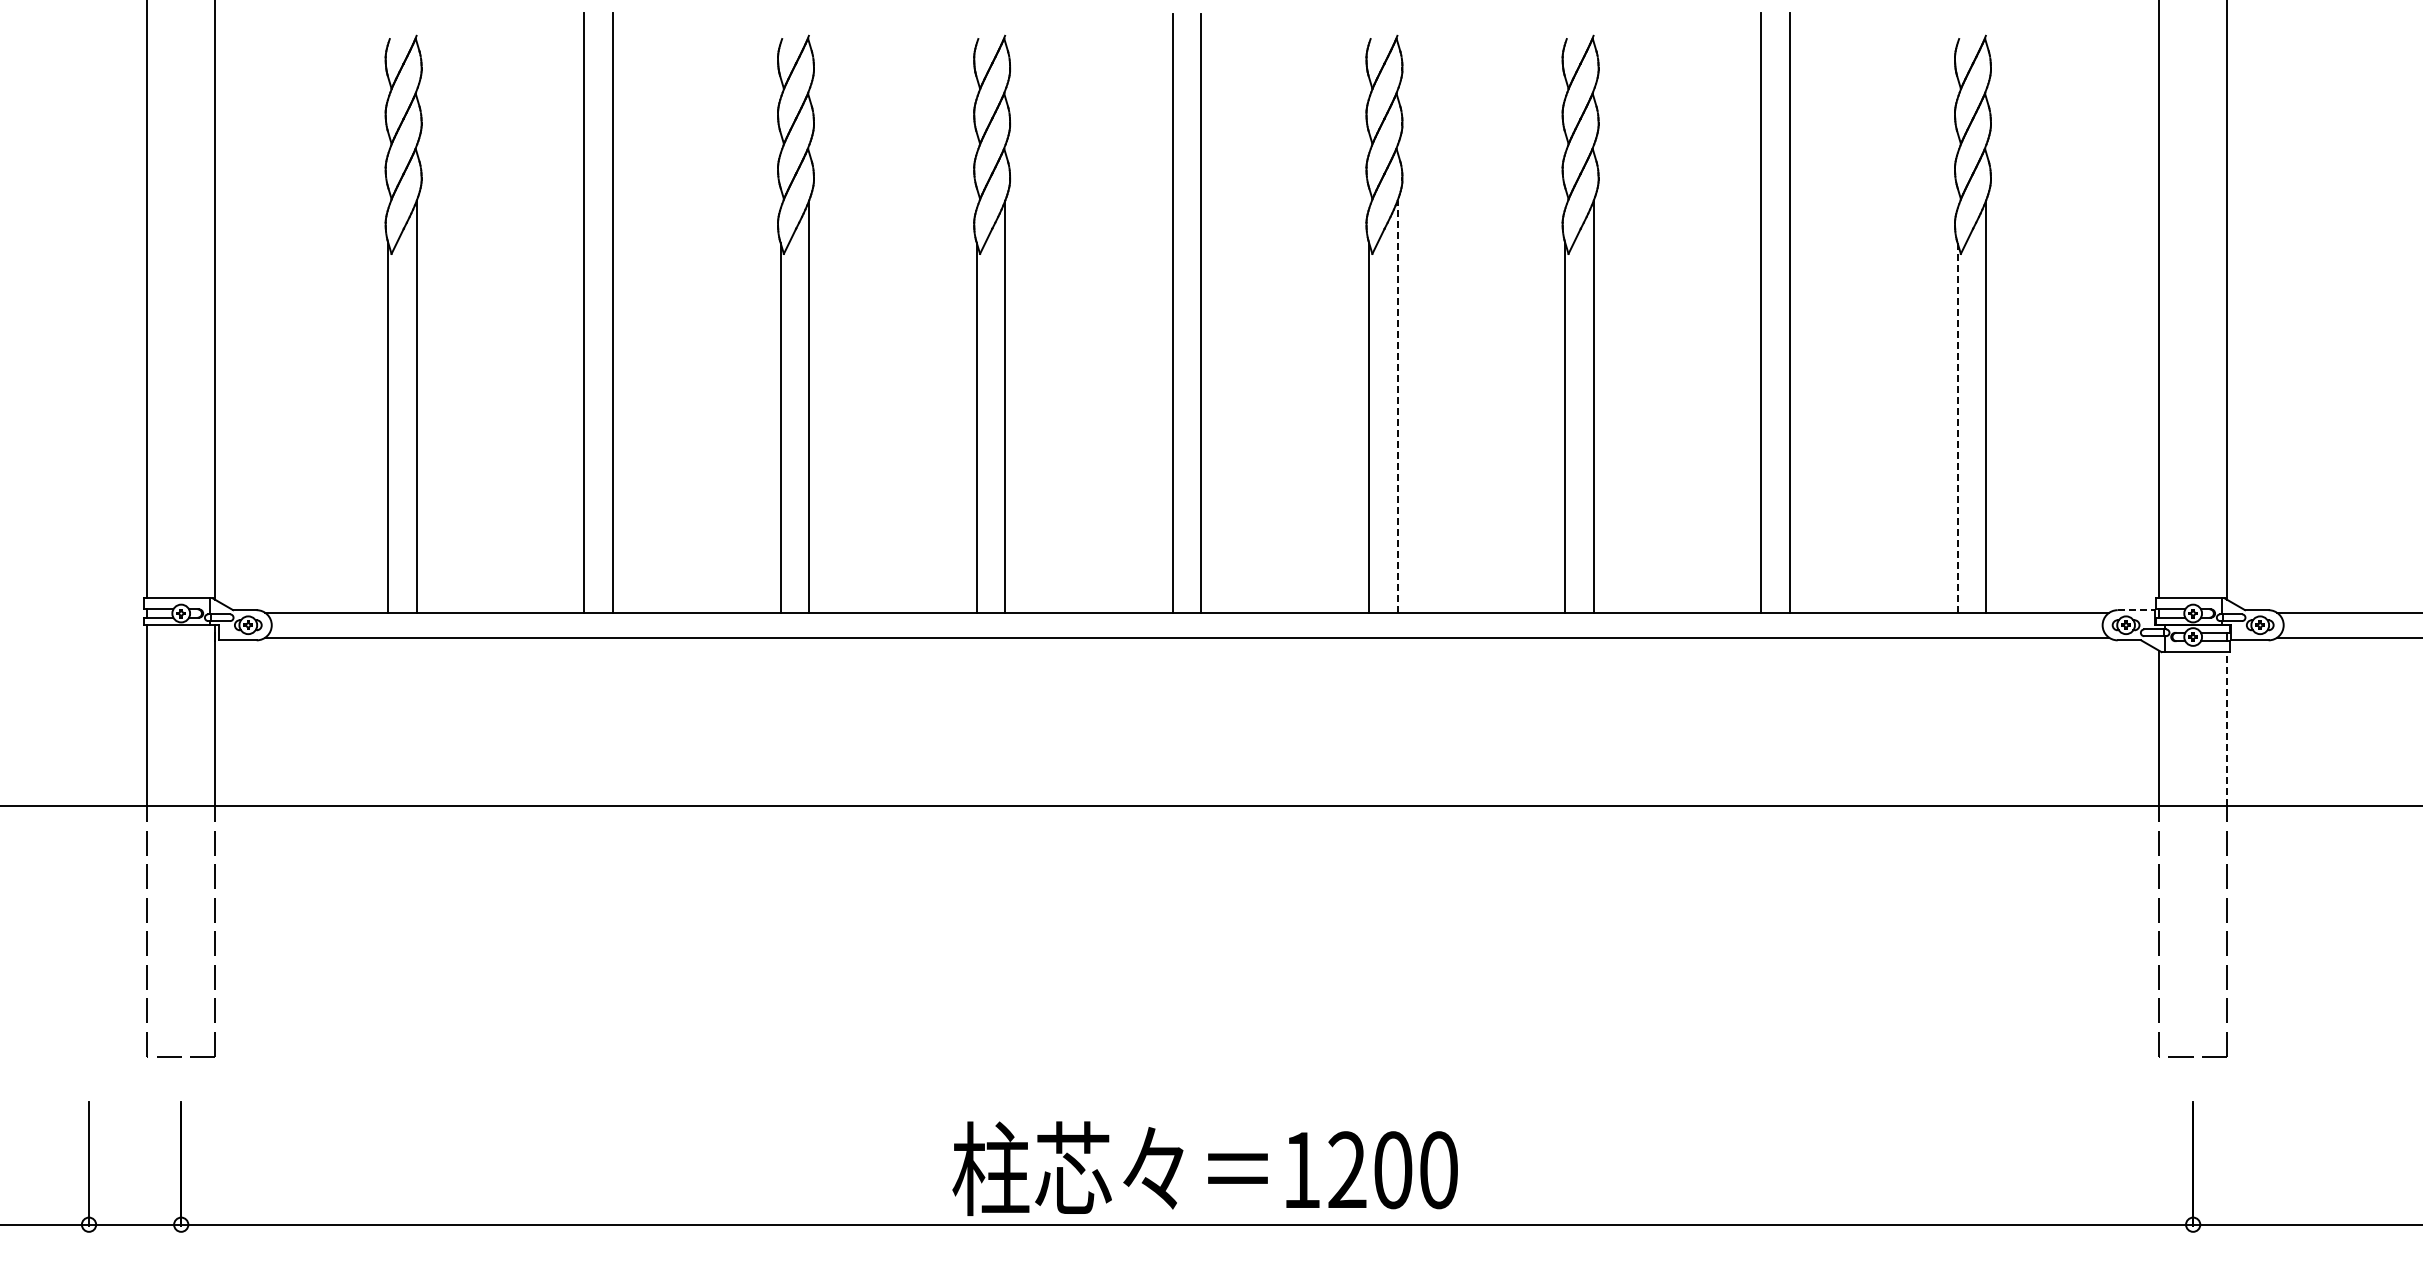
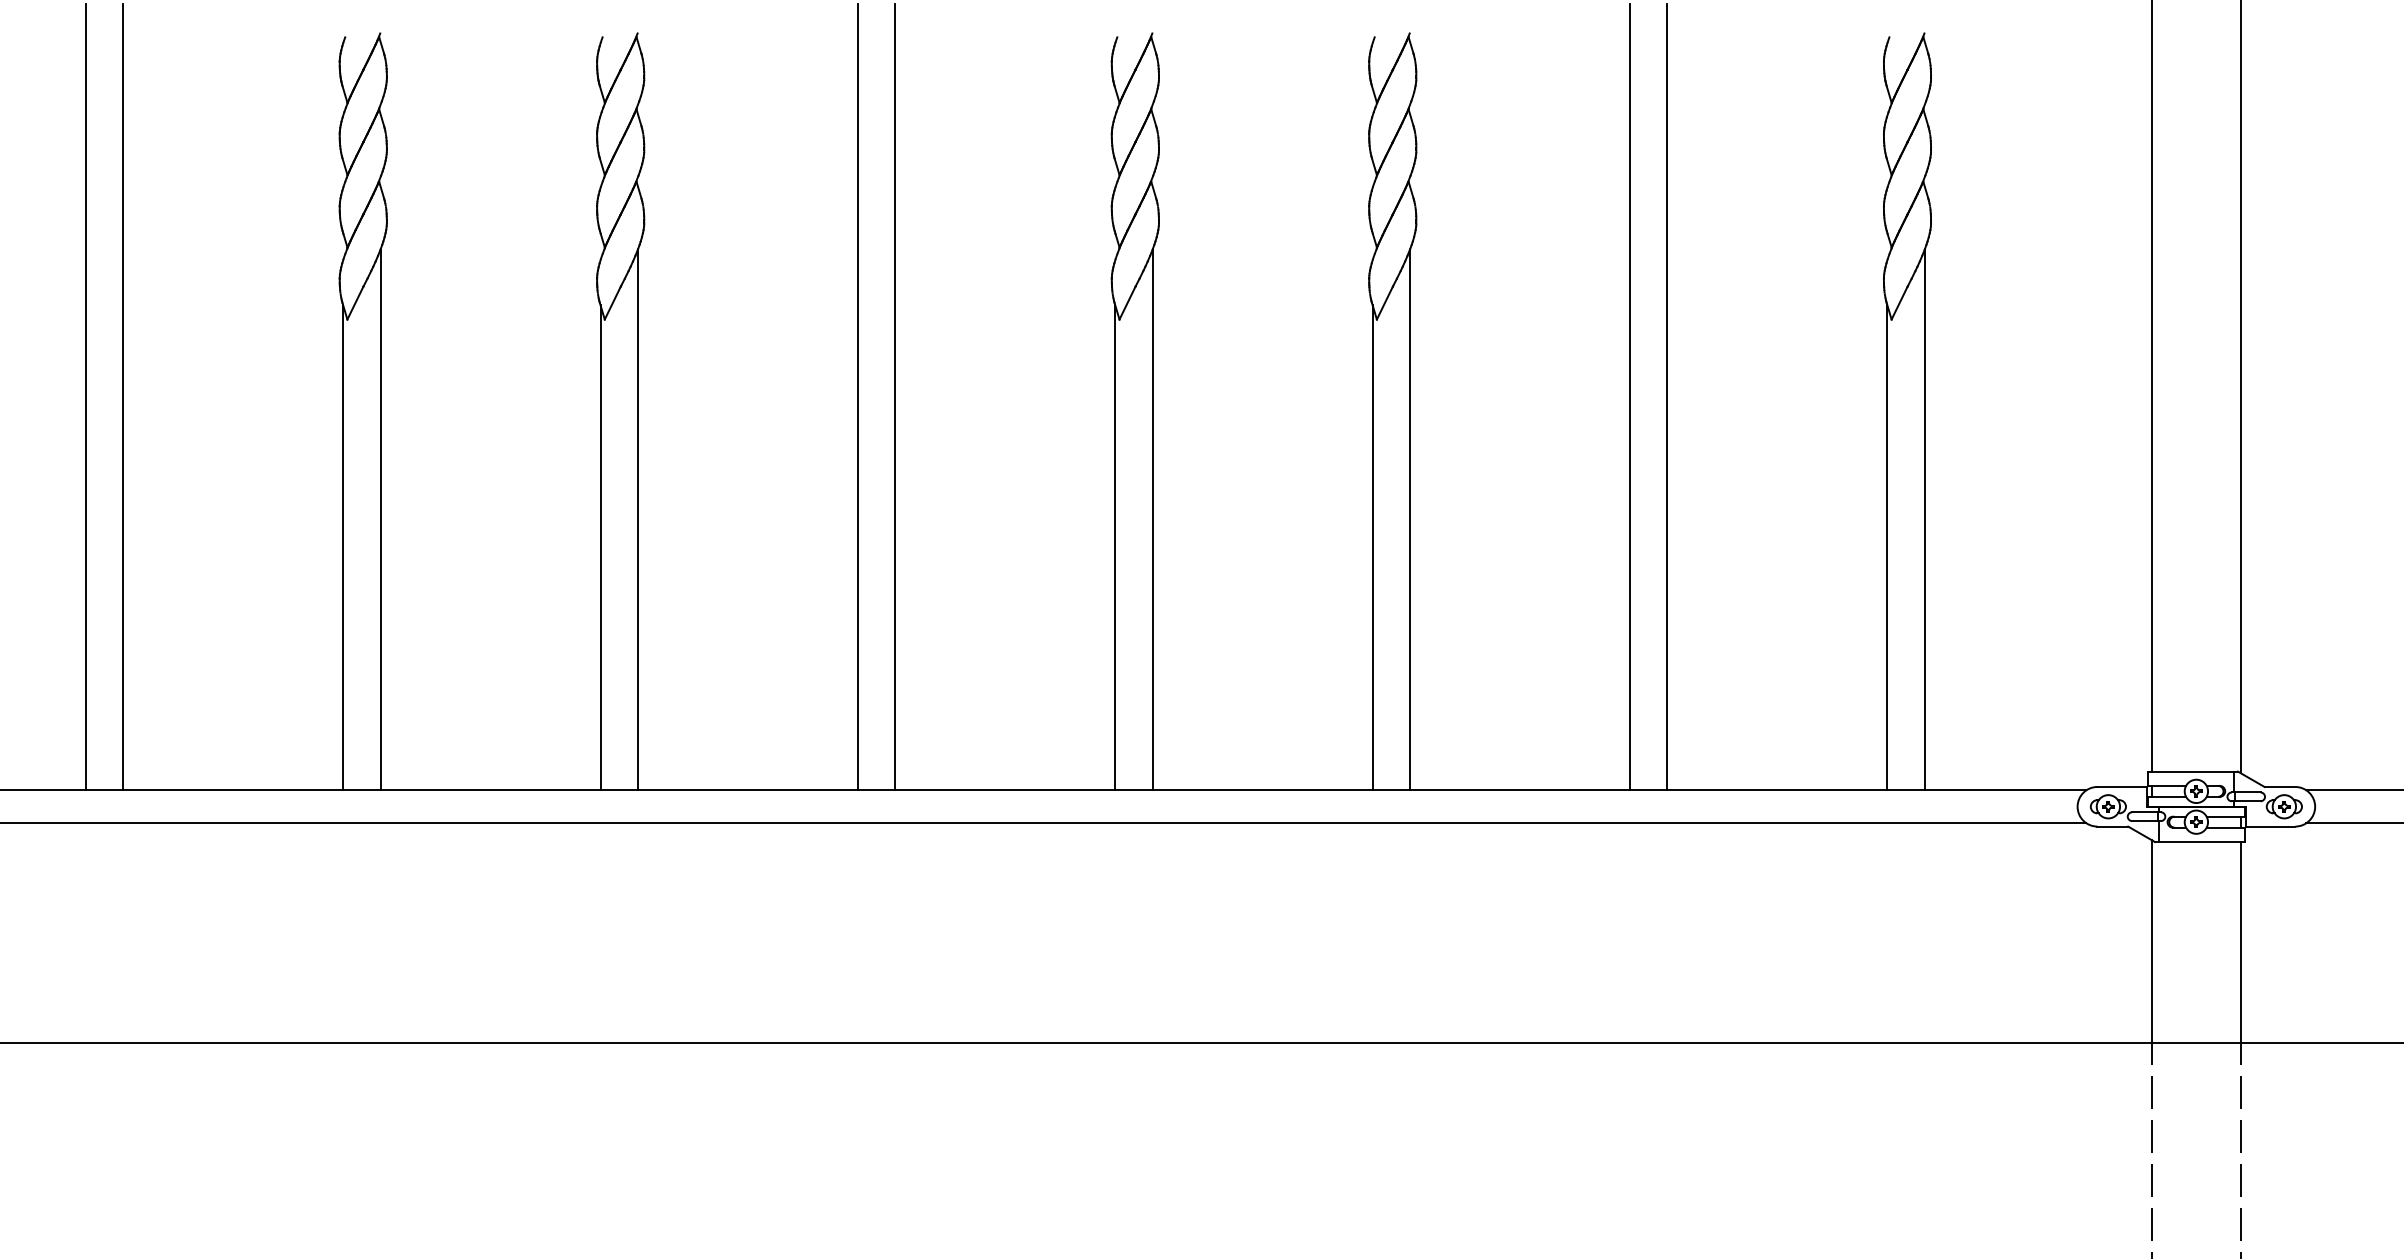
line: (1397, 406) -> (1152, 519), dashed -> solid
line: (1957, 427) -> (1887, 547), dashed -> solid
line: (2136, 610) -> (2122, 787), dashed -> solid
line: (2227, 728) -> (2241, 942), dashed -> solid

